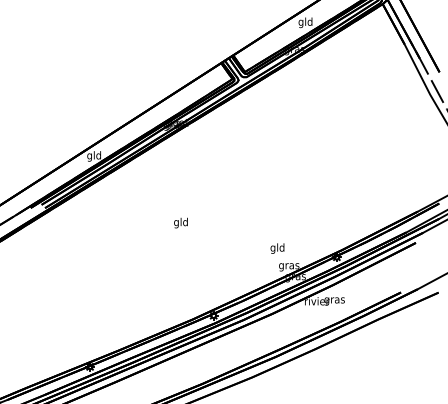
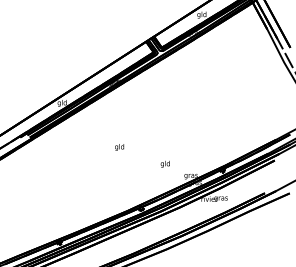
text: (276, 247) -> (164, 163), moved

